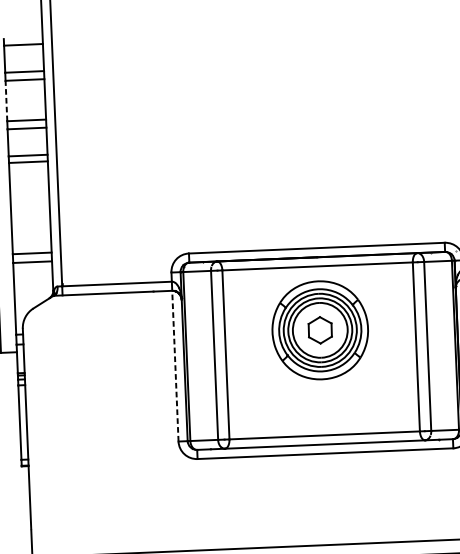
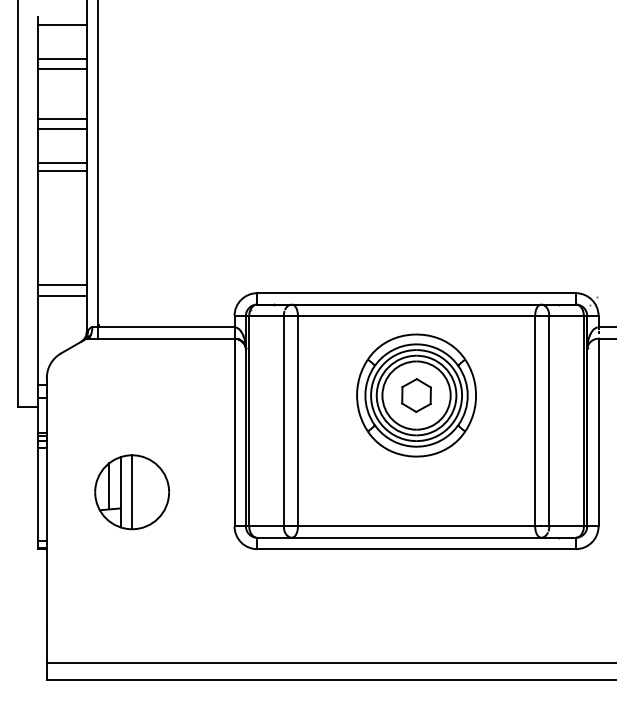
line: (6, 100) -> (38, 93), dashed -> solid
line: (175, 366) -> (234, 432), dashed -> solid
part: (94, 417) -> (131, 492), added

